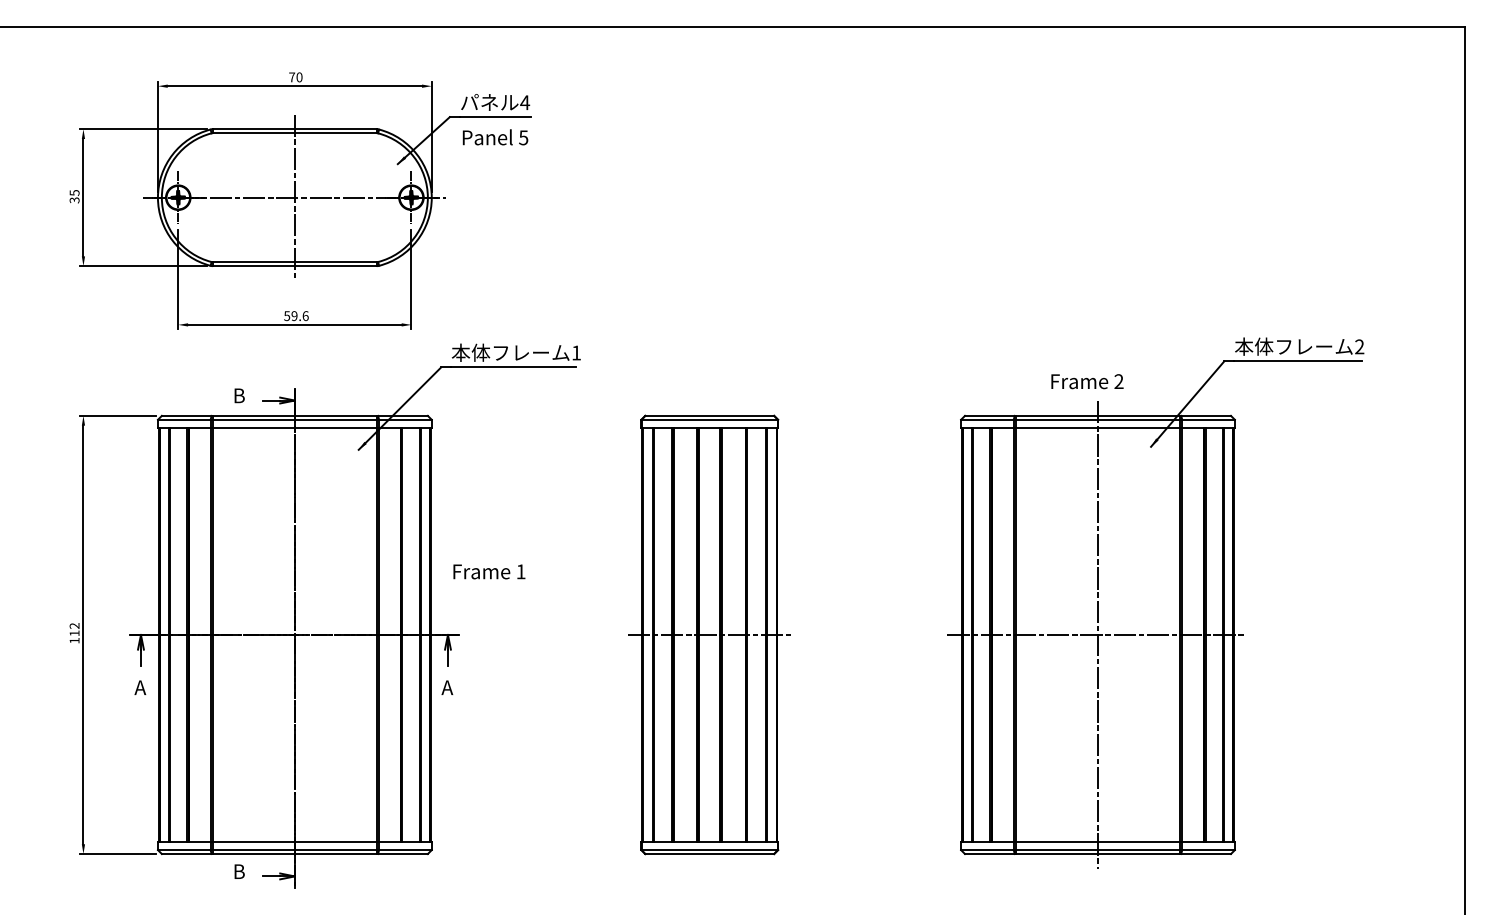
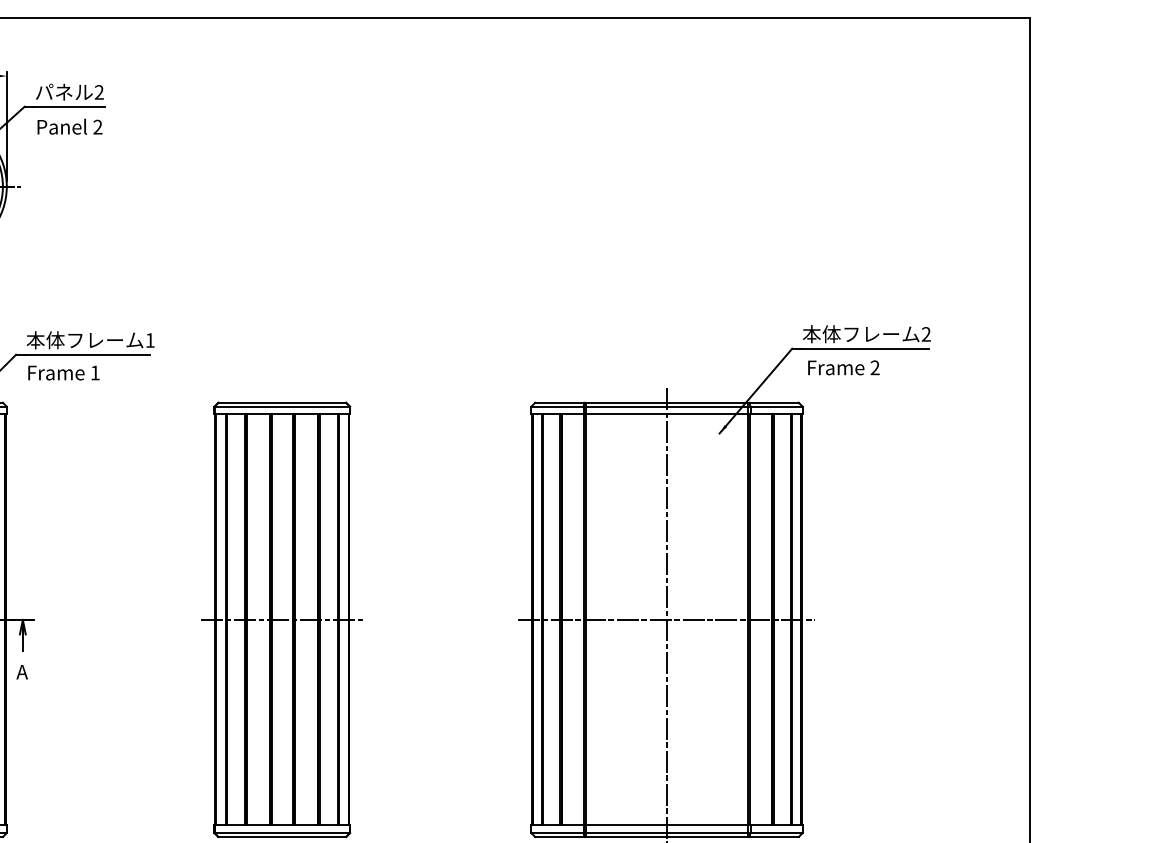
text: (525, 102) -> (99, 92), 4 -> 2
text: (523, 137) -> (97, 126), 5 -> 2
text: (1087, 381) -> (843, 367), moved
text: (489, 571) -> (64, 372), moved

